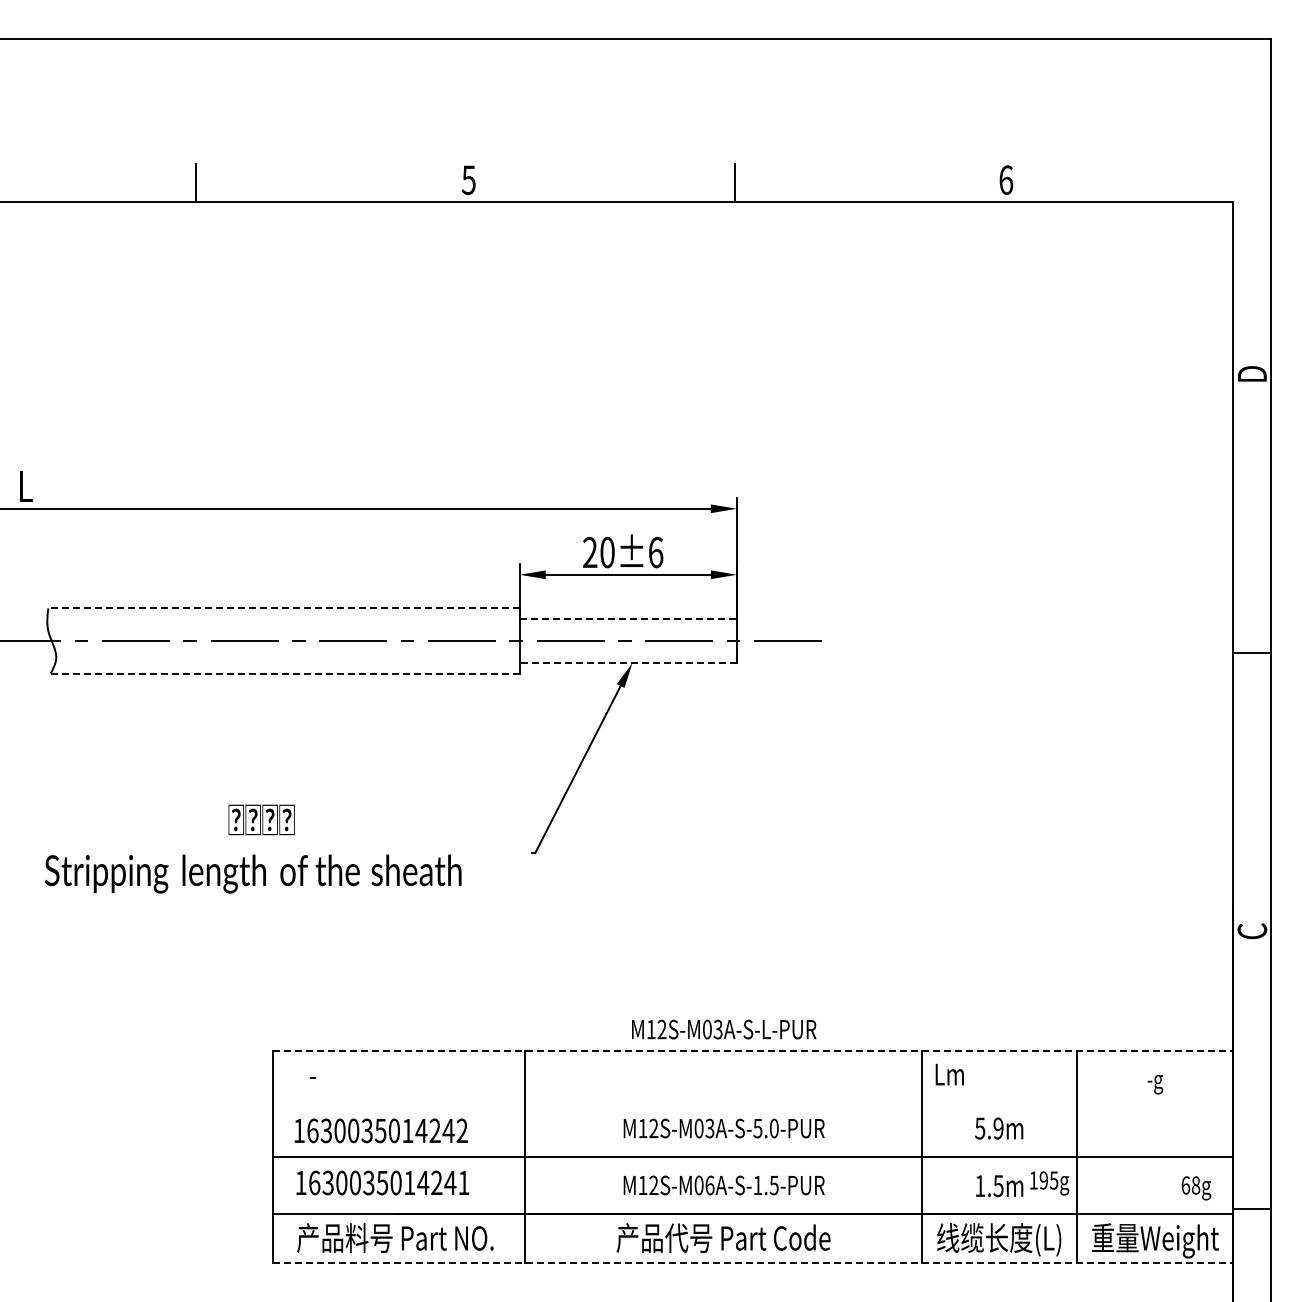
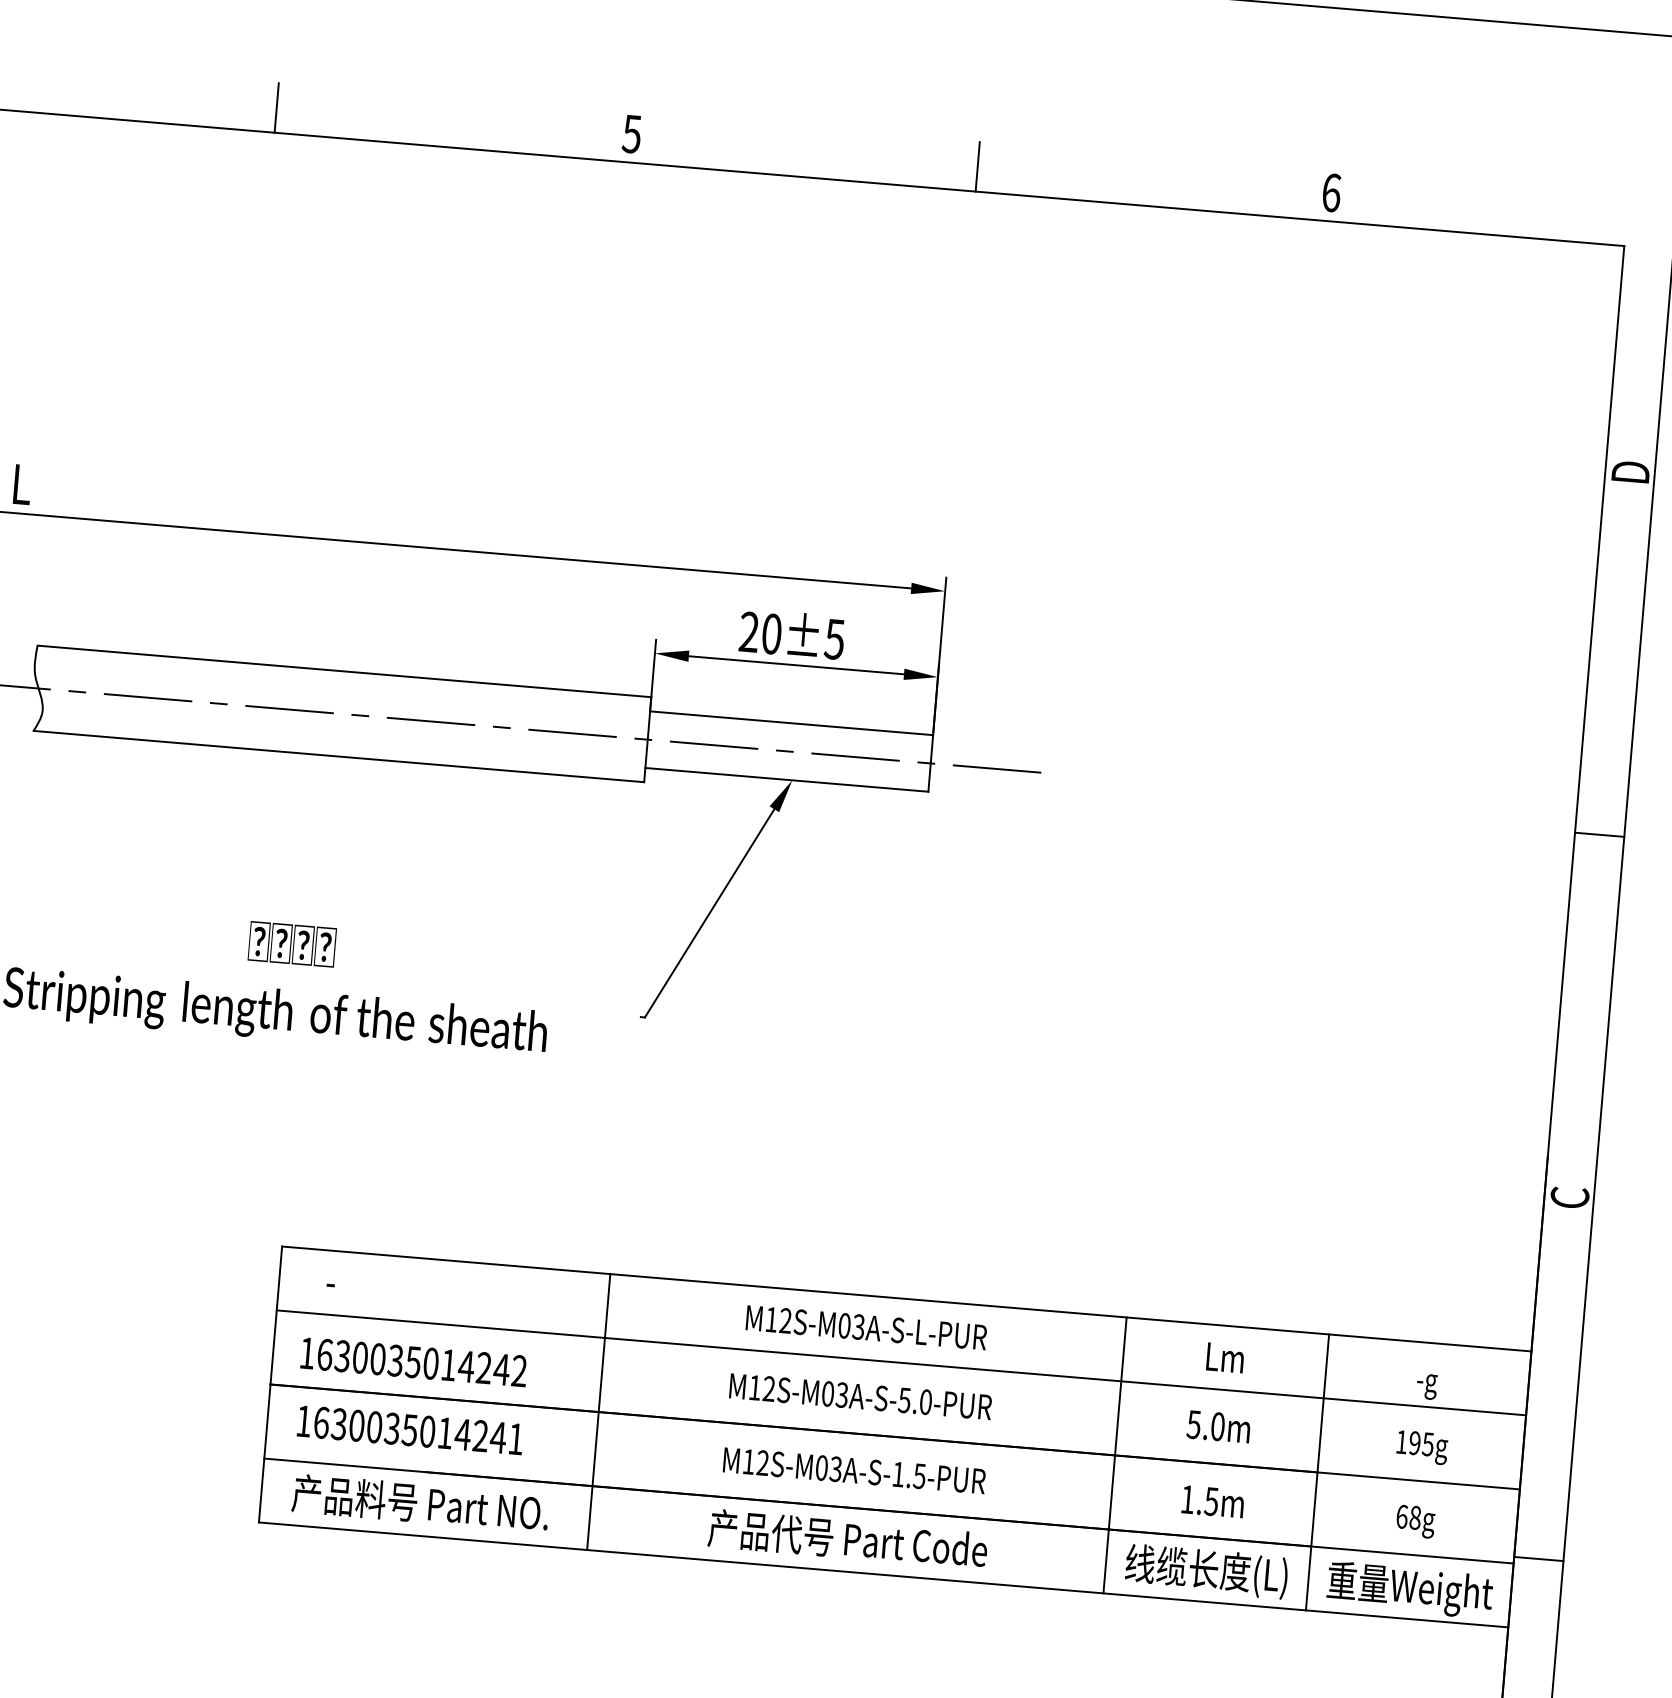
text: (655, 552) -> (834, 639), 20±6 -> 20±5
line: (283, 608) -> (343, 671), dashed -> solid
line: (628, 619) -> (791, 723), dashed -> solid
line: (628, 662) -> (787, 779), dashed -> solid
line: (285, 673) -> (339, 756), dashed -> solid
text: (724, 1029) -> (866, 1327), moved
line: (753, 1051) -> (907, 1299), dashed -> solid
text: (949, 1074) -> (1224, 1357), moved
line: (752, 1100) -> (900, 1363), added
text: (998, 1128) -> (1217, 1426), 5.9m -> 5.0m
text: (1049, 1183) -> (1421, 1447), moved
text: (709, 1185) -> (835, 1469), M12S-M06A-S-1.5-PUR -> M12S-M03A-S-1.5-PUR
text: (1196, 1188) -> (1415, 1521), moved
line: (753, 1263) -> (884, 1575), dashed -> solid

